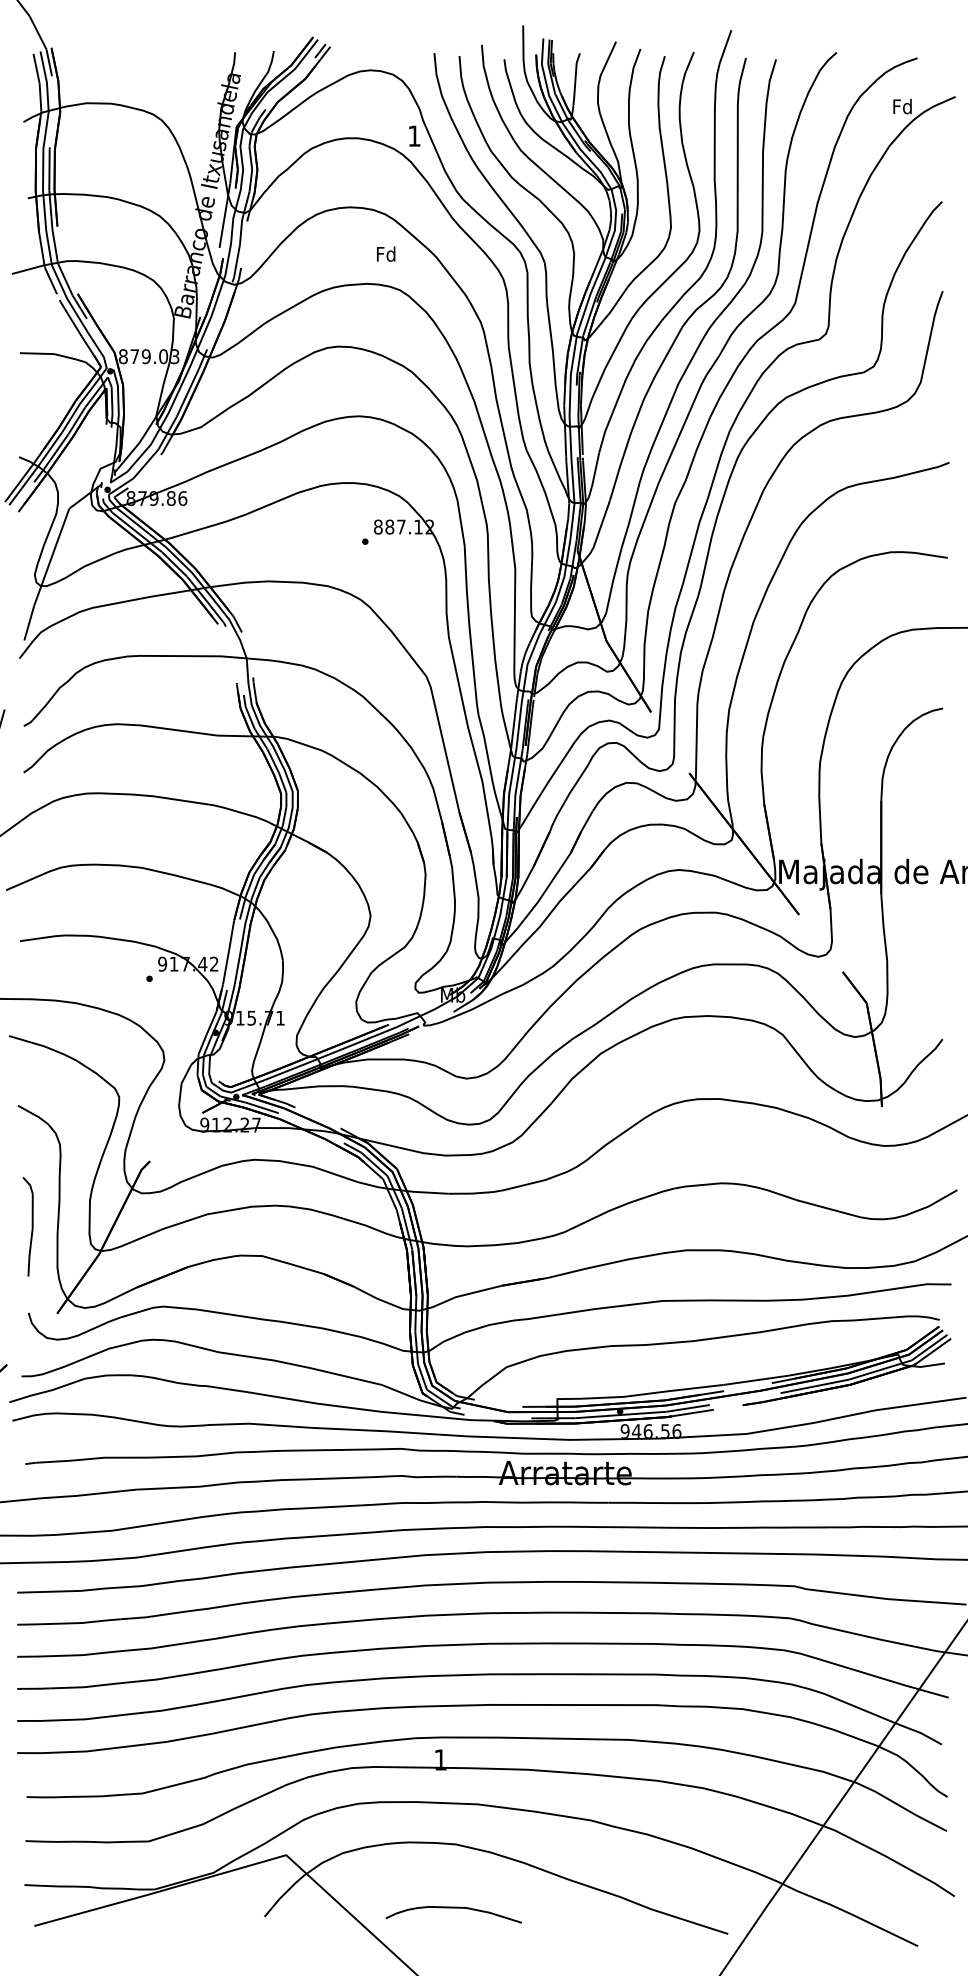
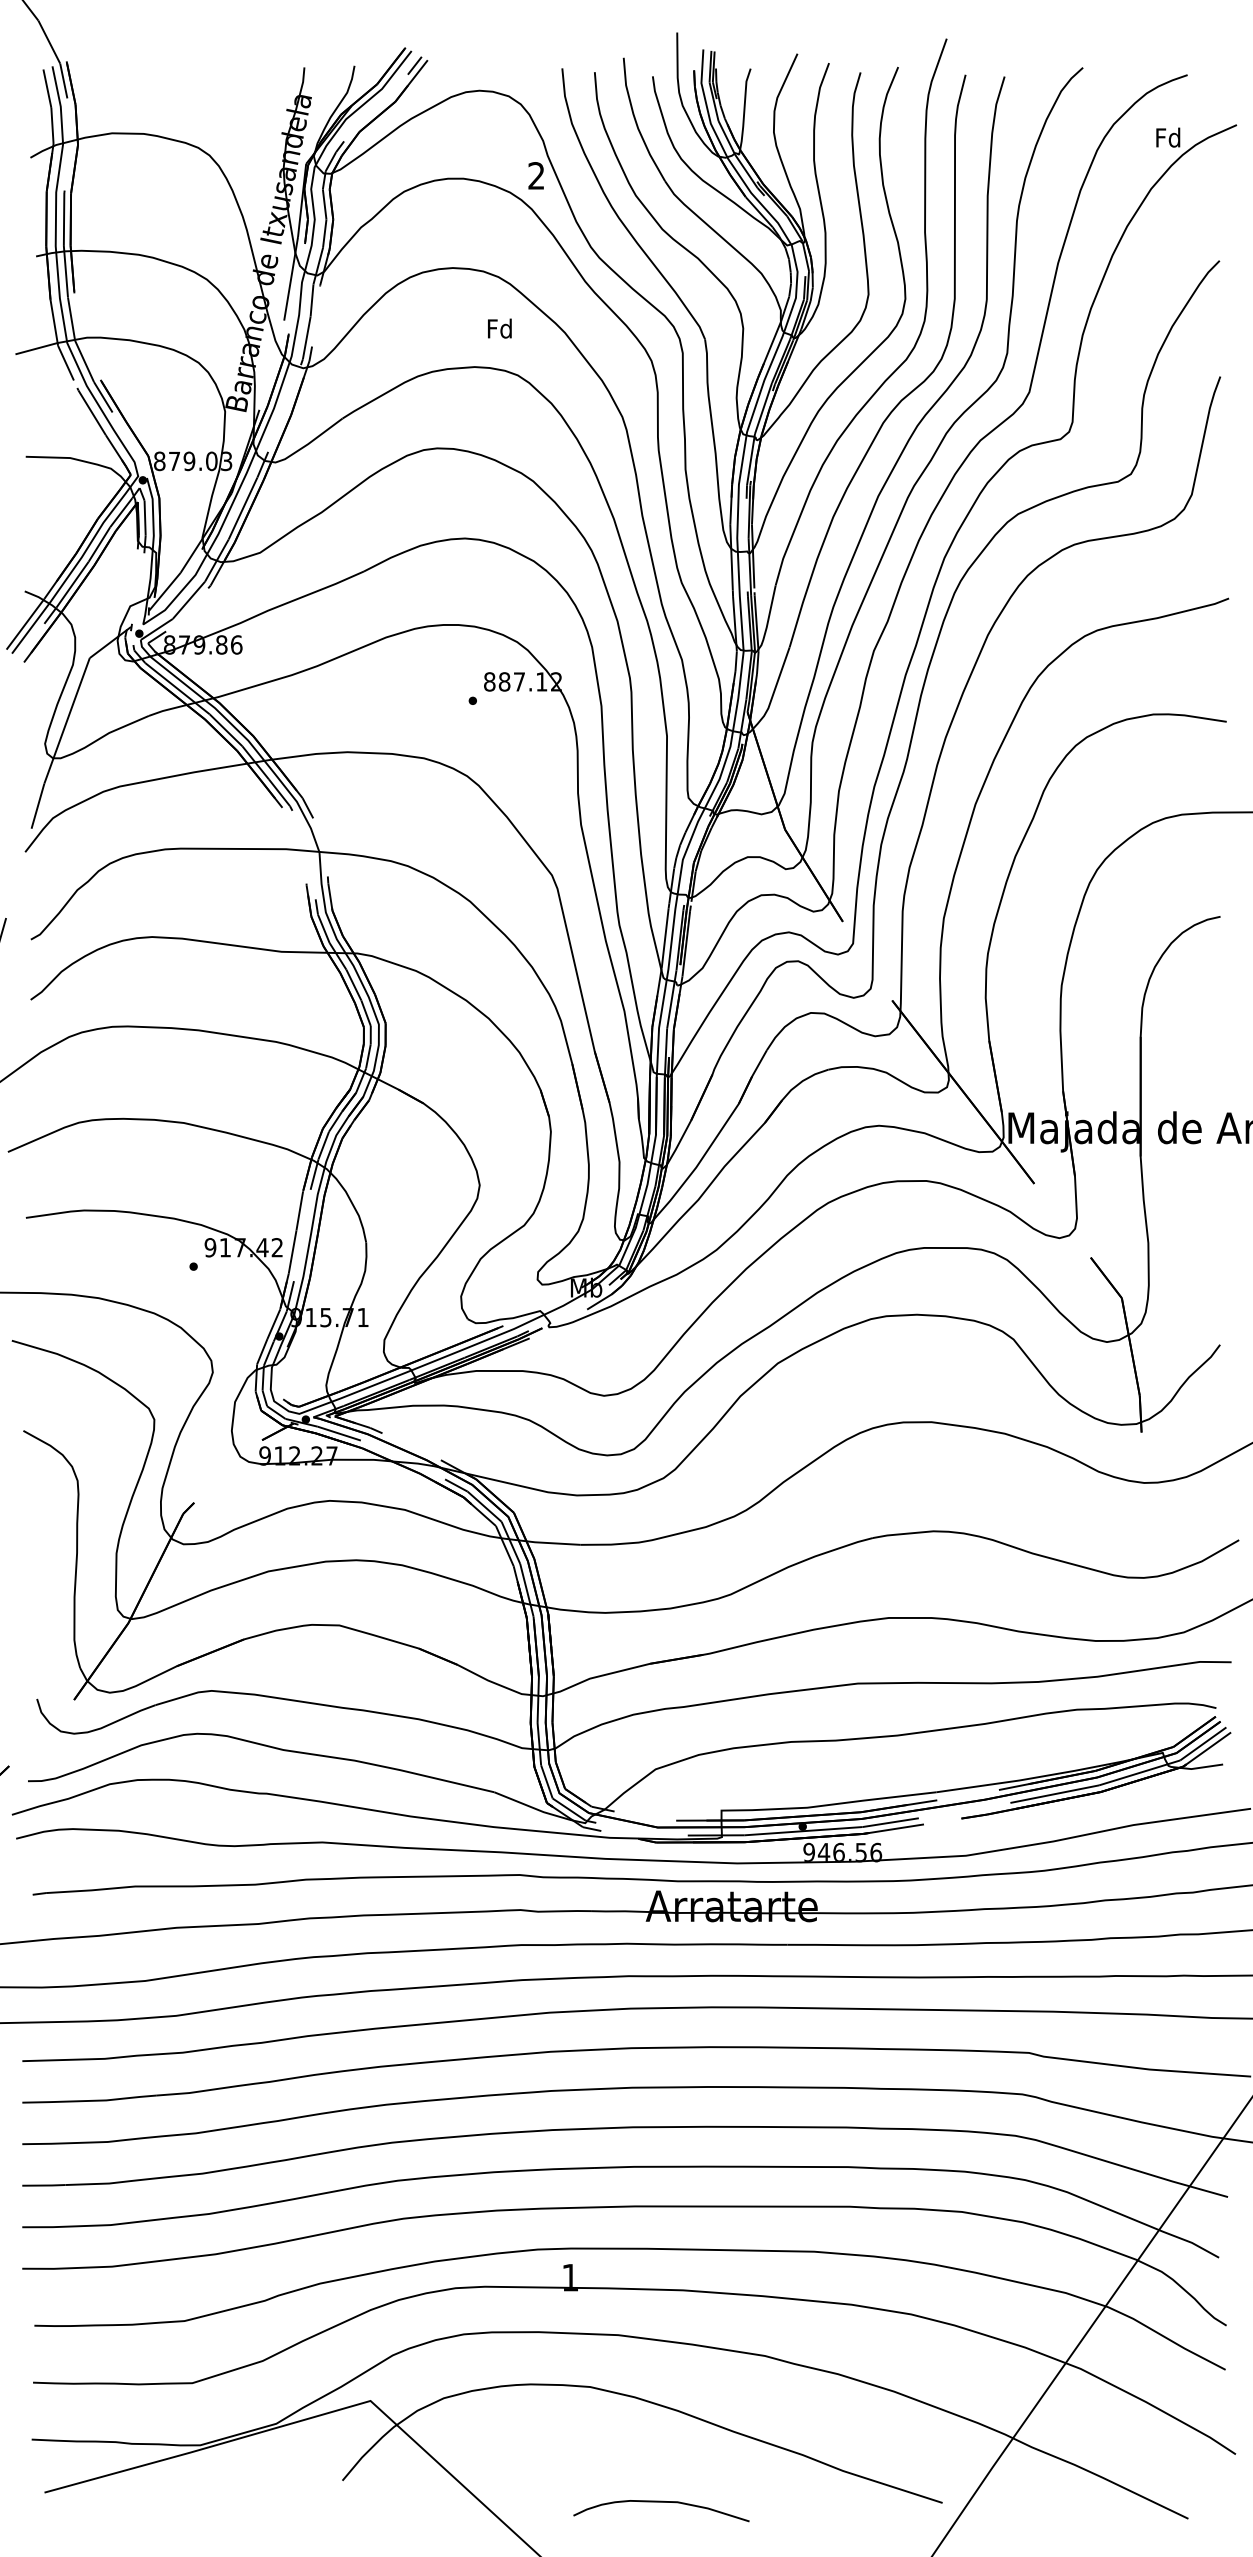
text: (414, 135) -> (536, 175), 1 -> 2
curve: (32, 1226) -> (41, 1587), removed
curve: (453, 1908) -> (661, 2502), moved

